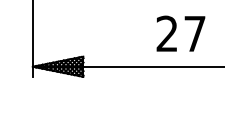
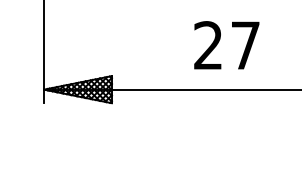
text: (180, 33) -> (226, 45), moved

